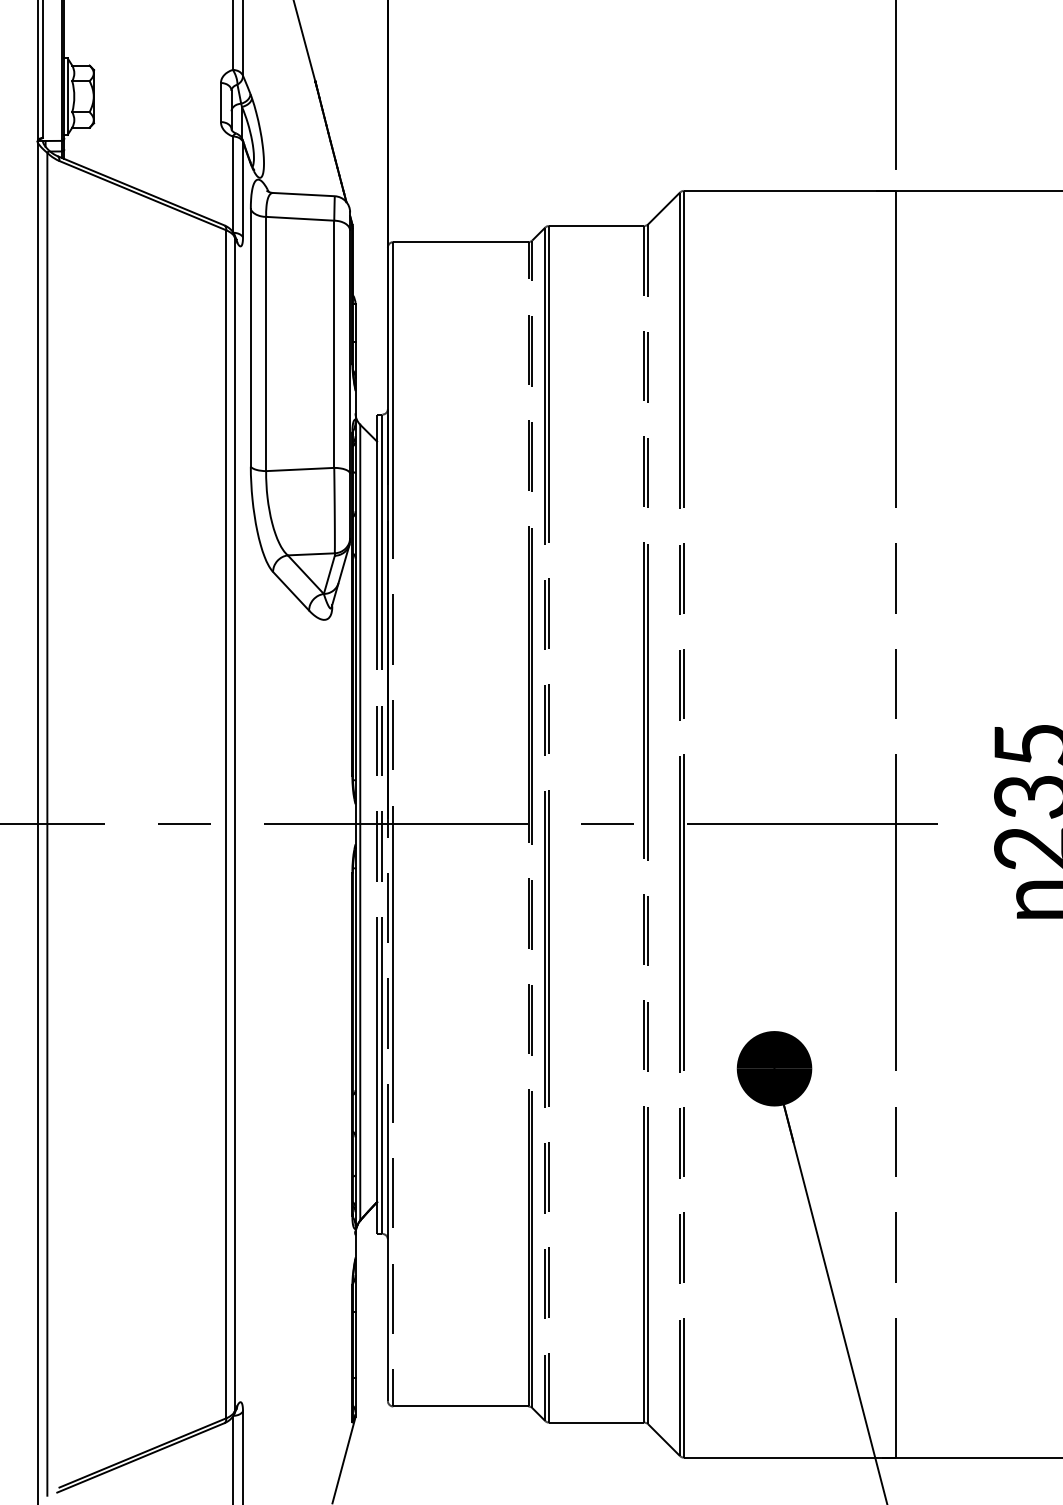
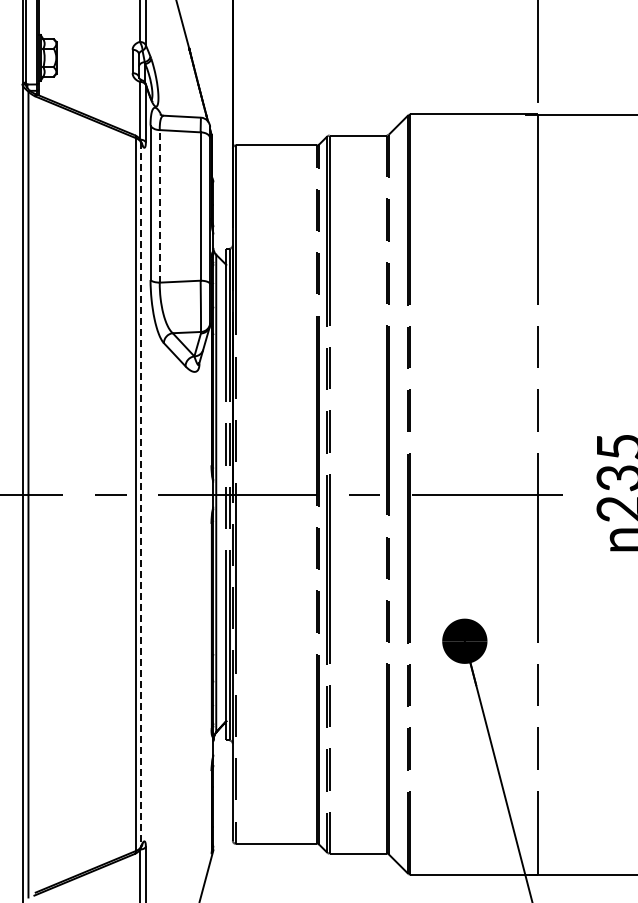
line: (265, 342) -> (159, 205), solid -> dashed
line: (234, 825) -> (140, 495), solid -> dashed

